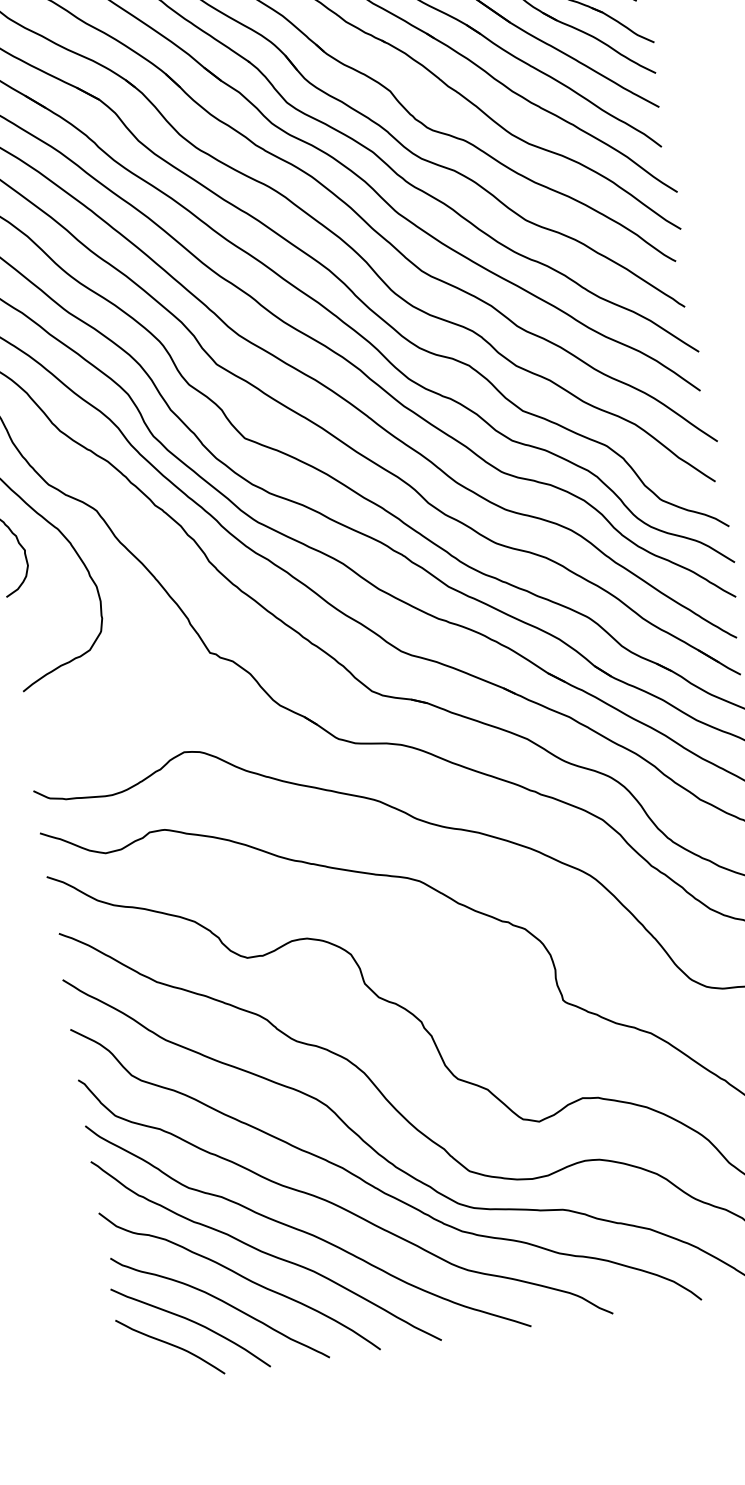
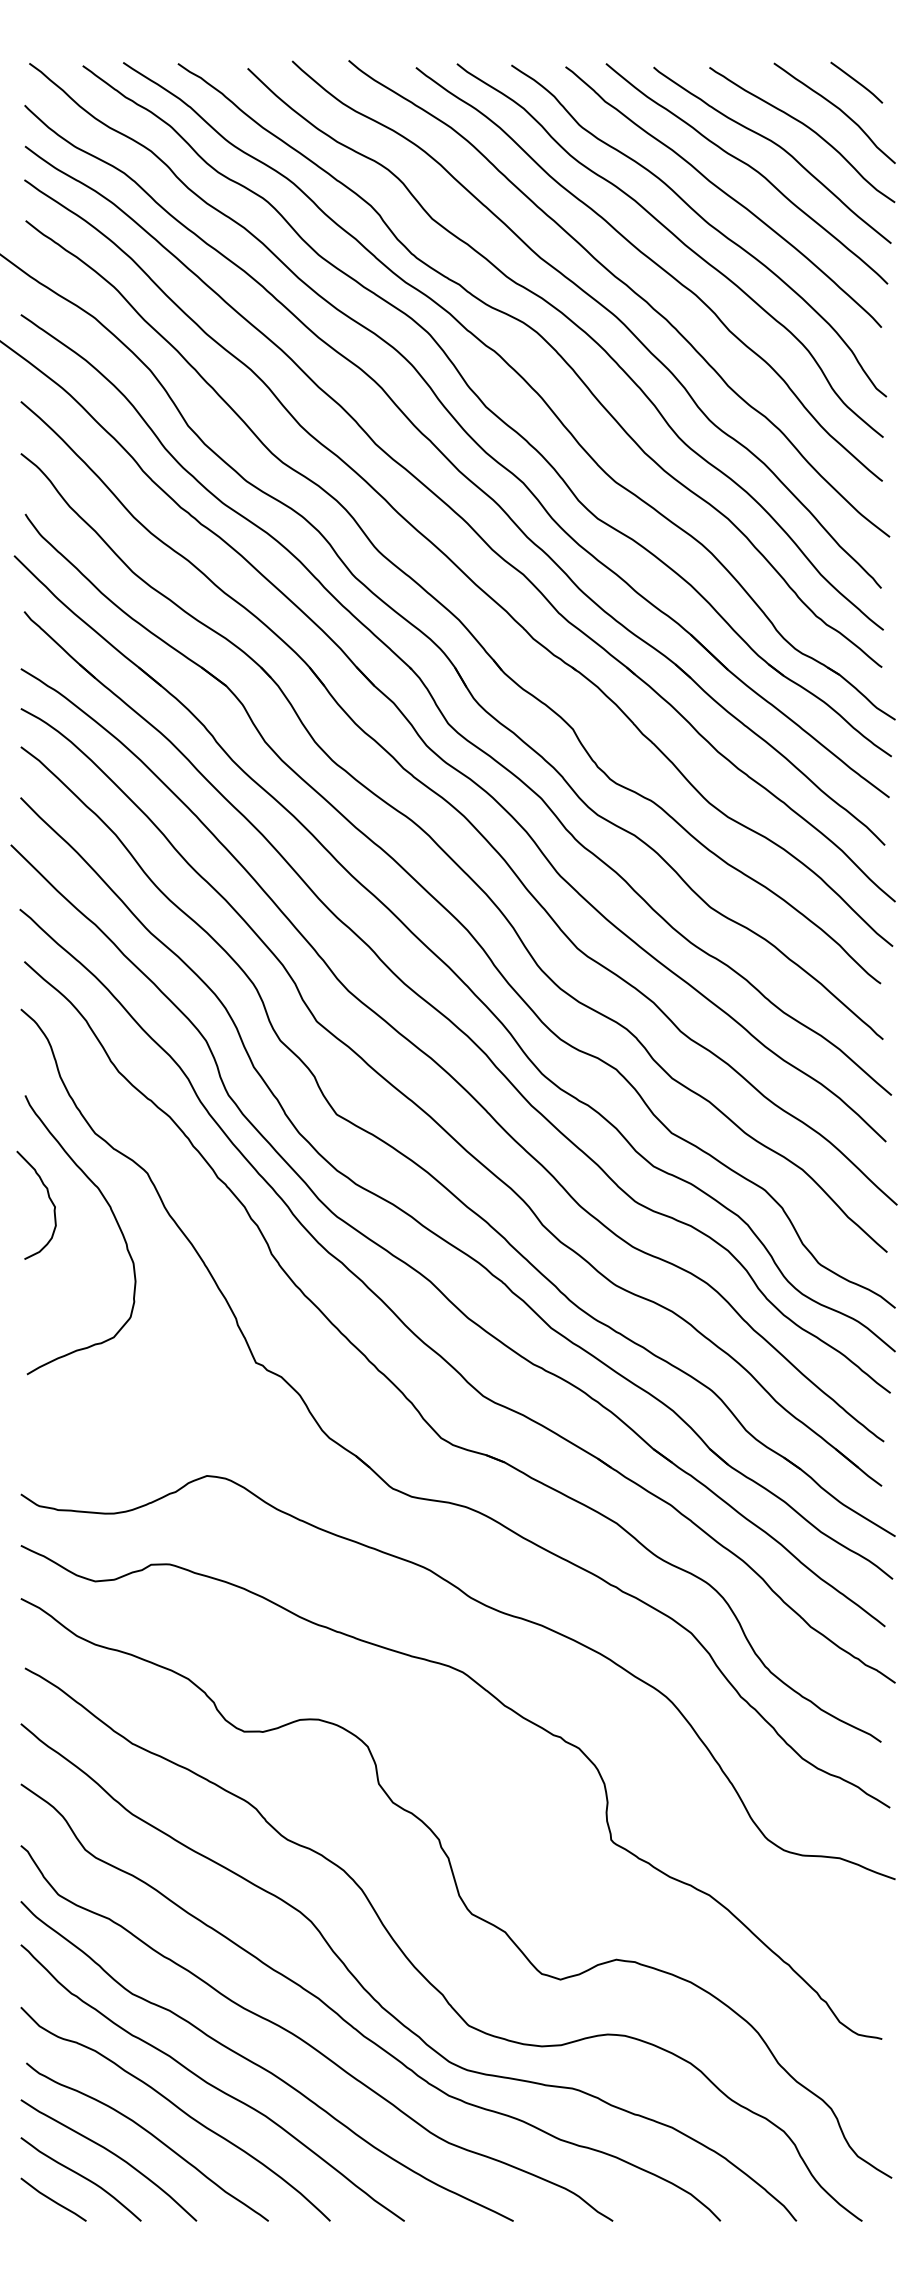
curve: (150, 1367) -> (53, 2199), added

